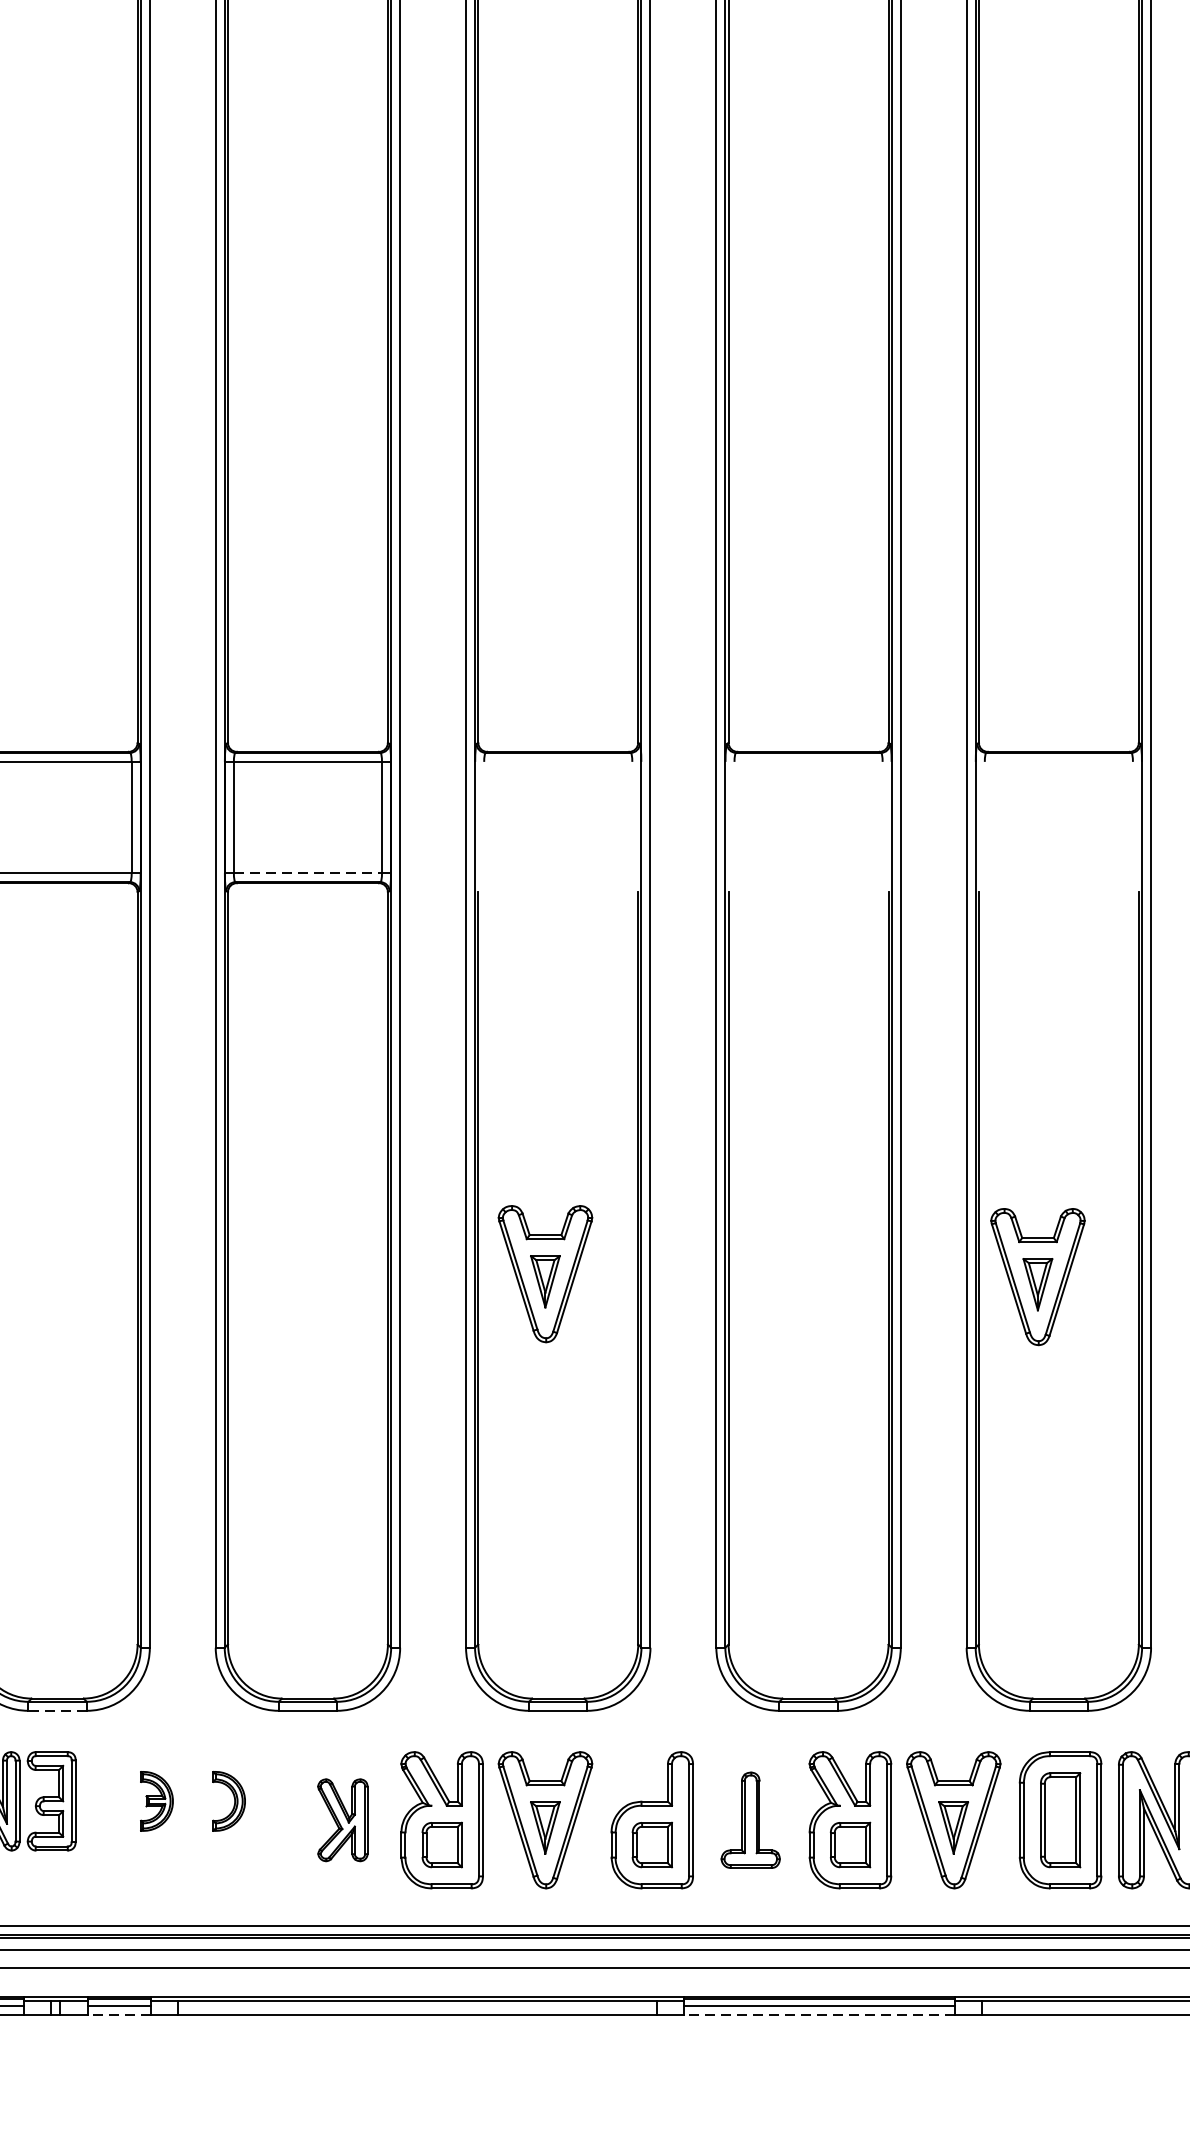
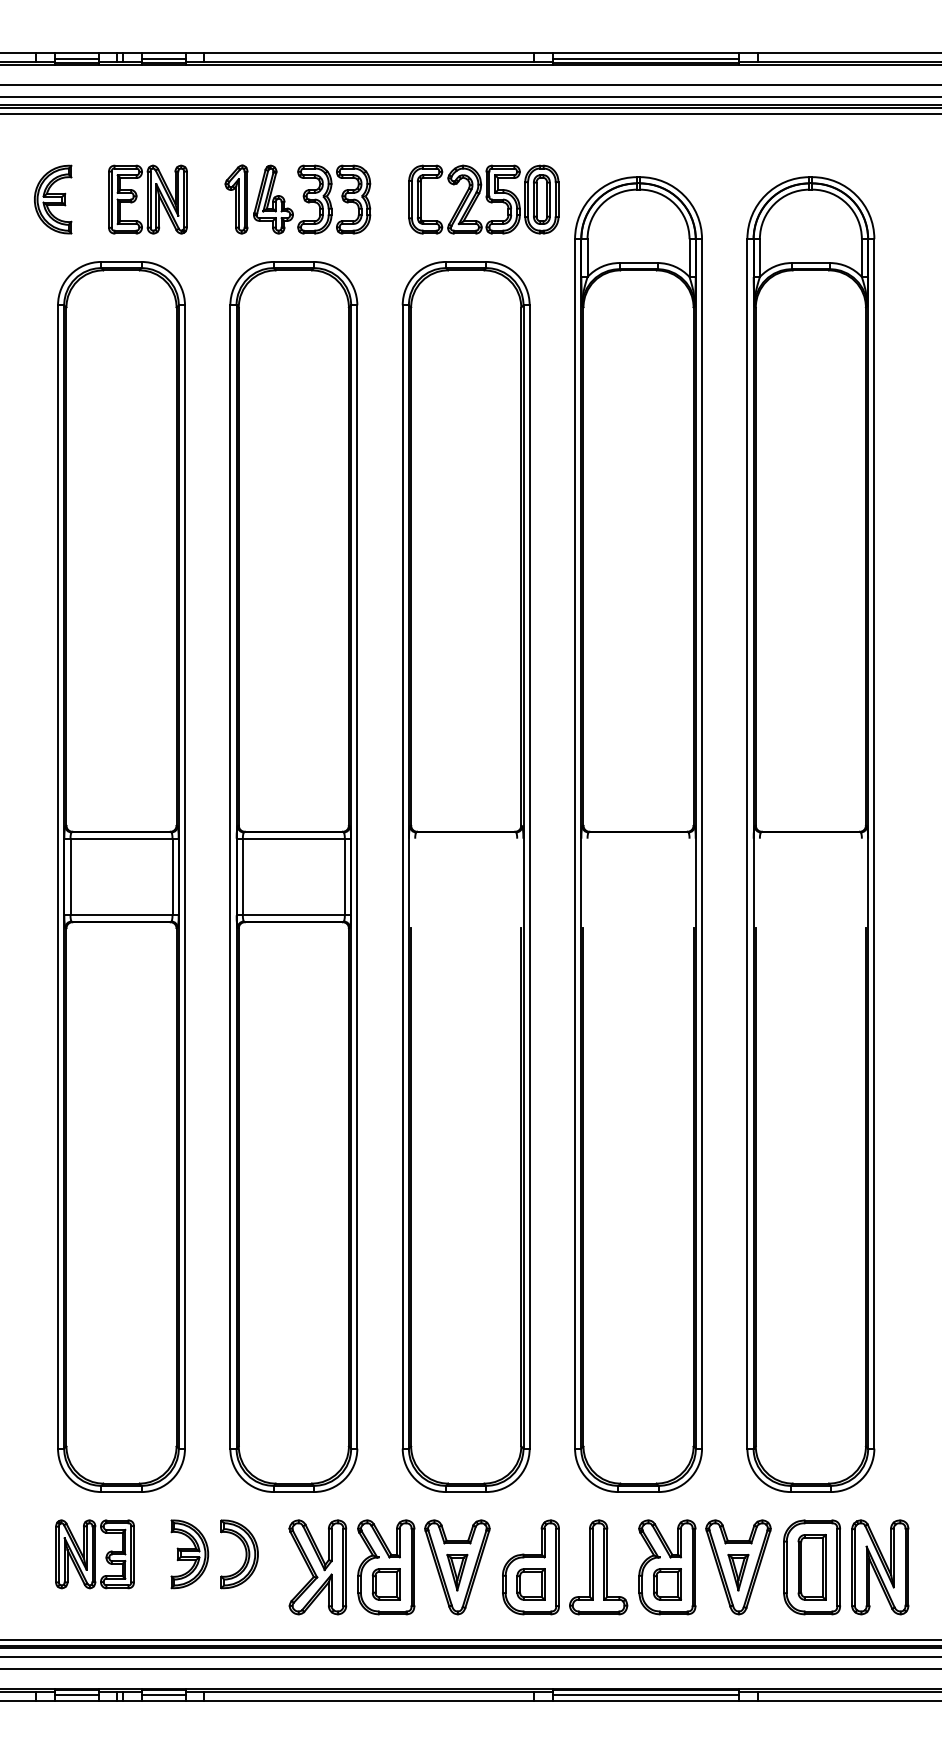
line: (307, 873) -> (293, 915), dashed -> solid
part: (545, 1274) -> (457, 1191), removed
part: (1037, 1277) -> (796, 1193), removed
line: (57, 1711) -> (121, 1492), dashed -> solid
part: (156, 1801) -> (189, 1554), size x1.67
part: (228, 1801) -> (239, 1554), size x1.67
part: (342, 1820) -> (317, 1567), size x1.67
part: (750, 1820) -> (598, 1567), size x1.43
line: (118, 2015) -> (163, 1701), dashed -> solid
line: (818, 2015) -> (645, 1701), dashed -> solid

